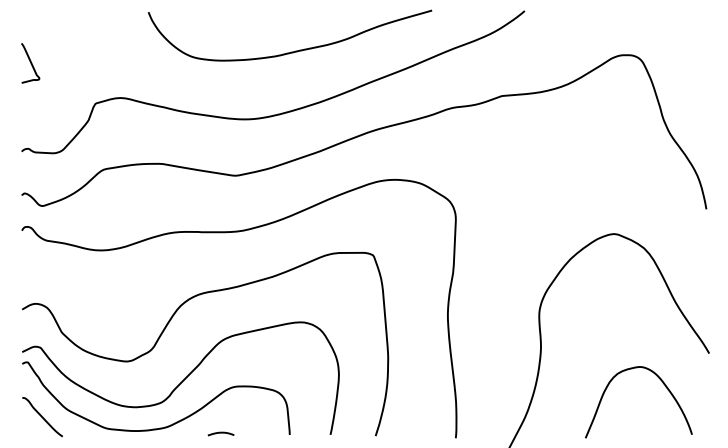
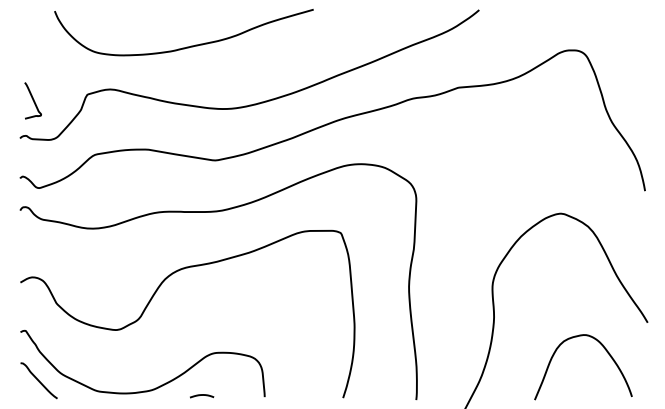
curve: (292, 50) -> (186, 46), moved
curve: (29, 62) -> (32, 100), moved
curve: (183, 379) -> (167, 346), removed

